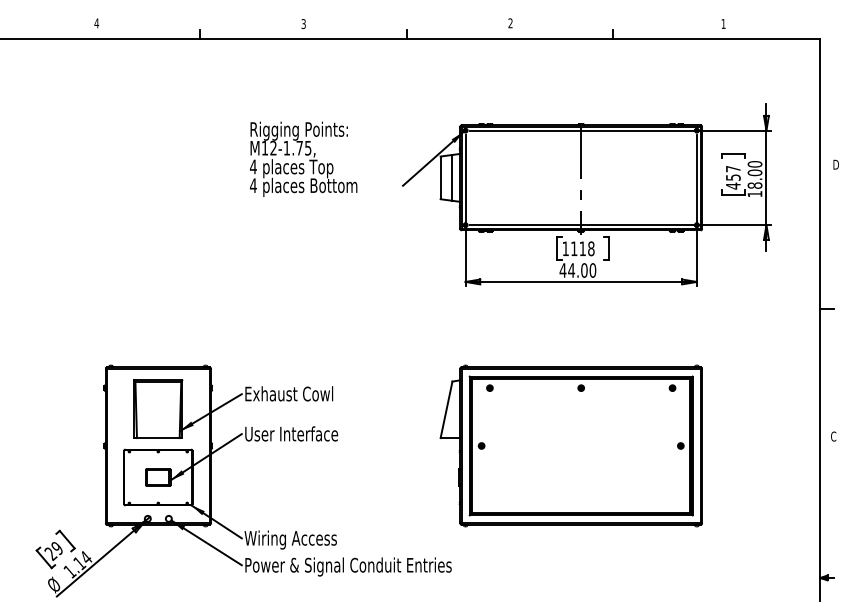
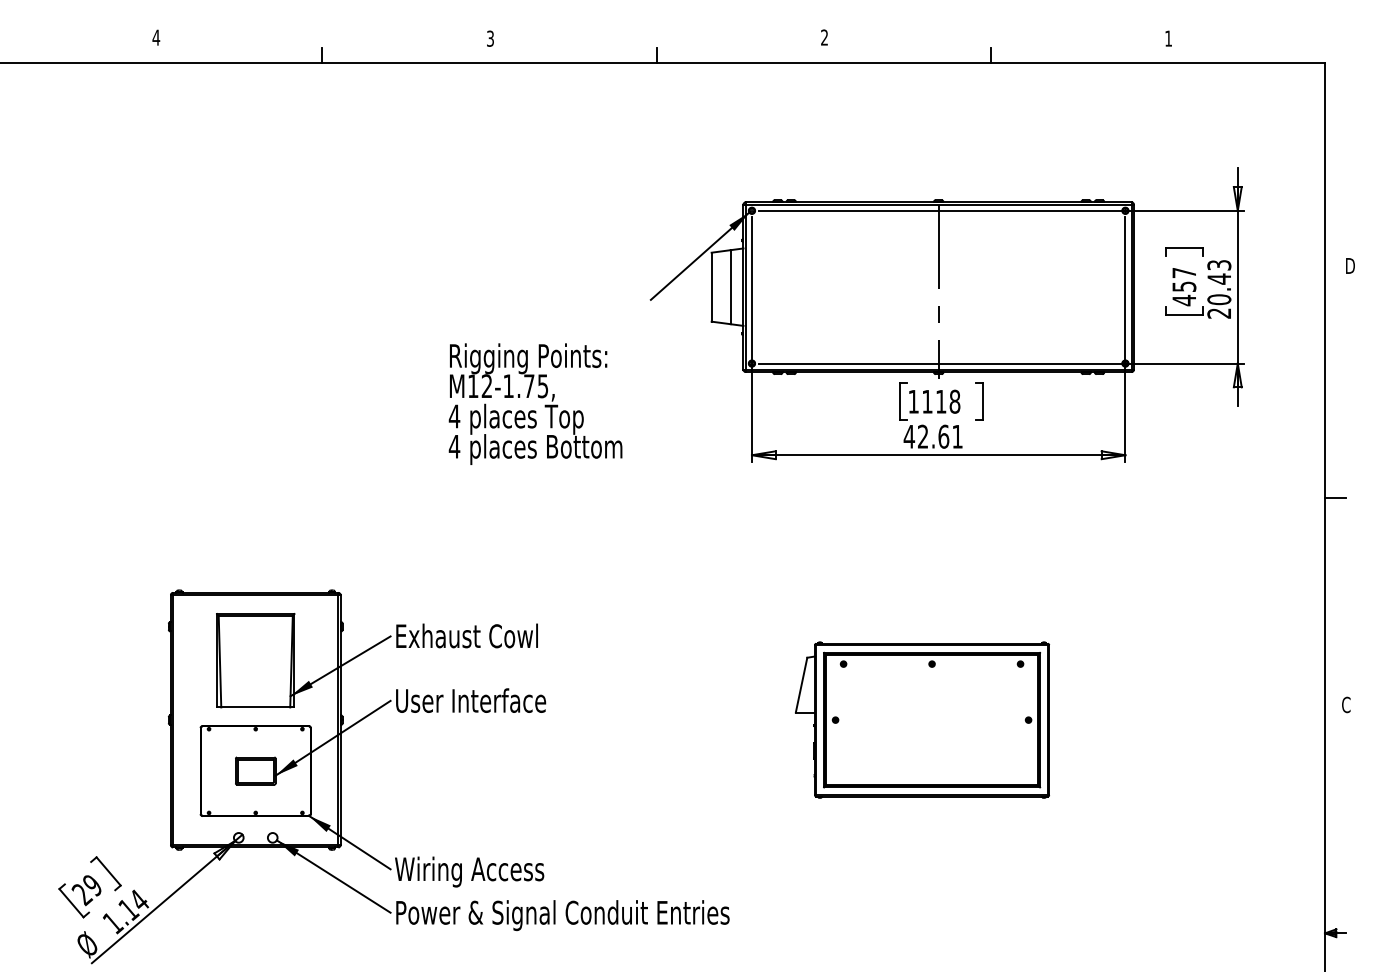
text: (303, 158) -> (535, 402), moved
text: (754, 179) -> (1218, 289), 18.00 -> 20.43
text: (582, 270) -> (940, 436), 44.00 -> 42.61
part: (570, 445) -> (921, 719), size x0.6

